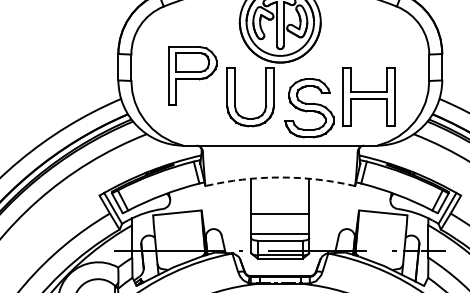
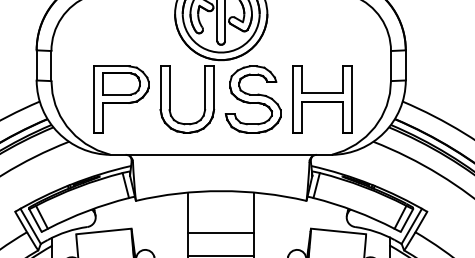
part: (192, 75) -> (121, 98), moved
part: (309, 108) -> (253, 99), moved
arc: (280, 177) -> (221, 191), dashed -> solid

